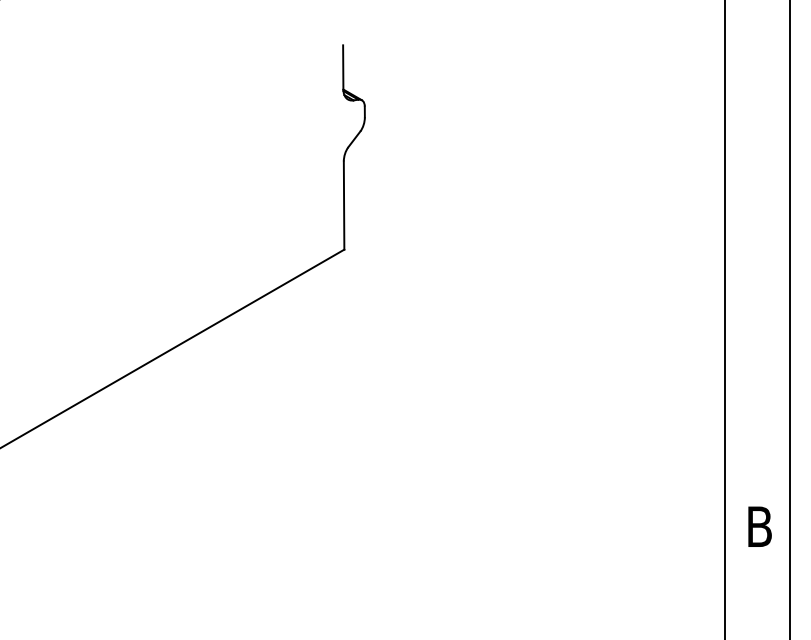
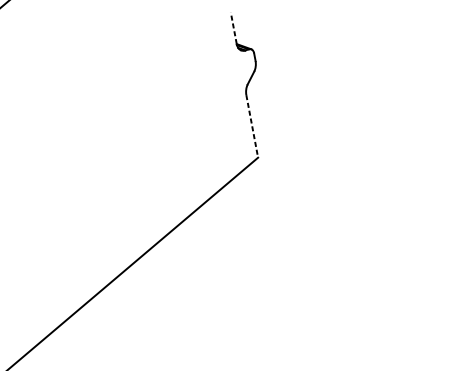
line: (343, 66) -> (233, 27), solid -> dashed
line: (344, 206) -> (252, 127), solid -> dashed

